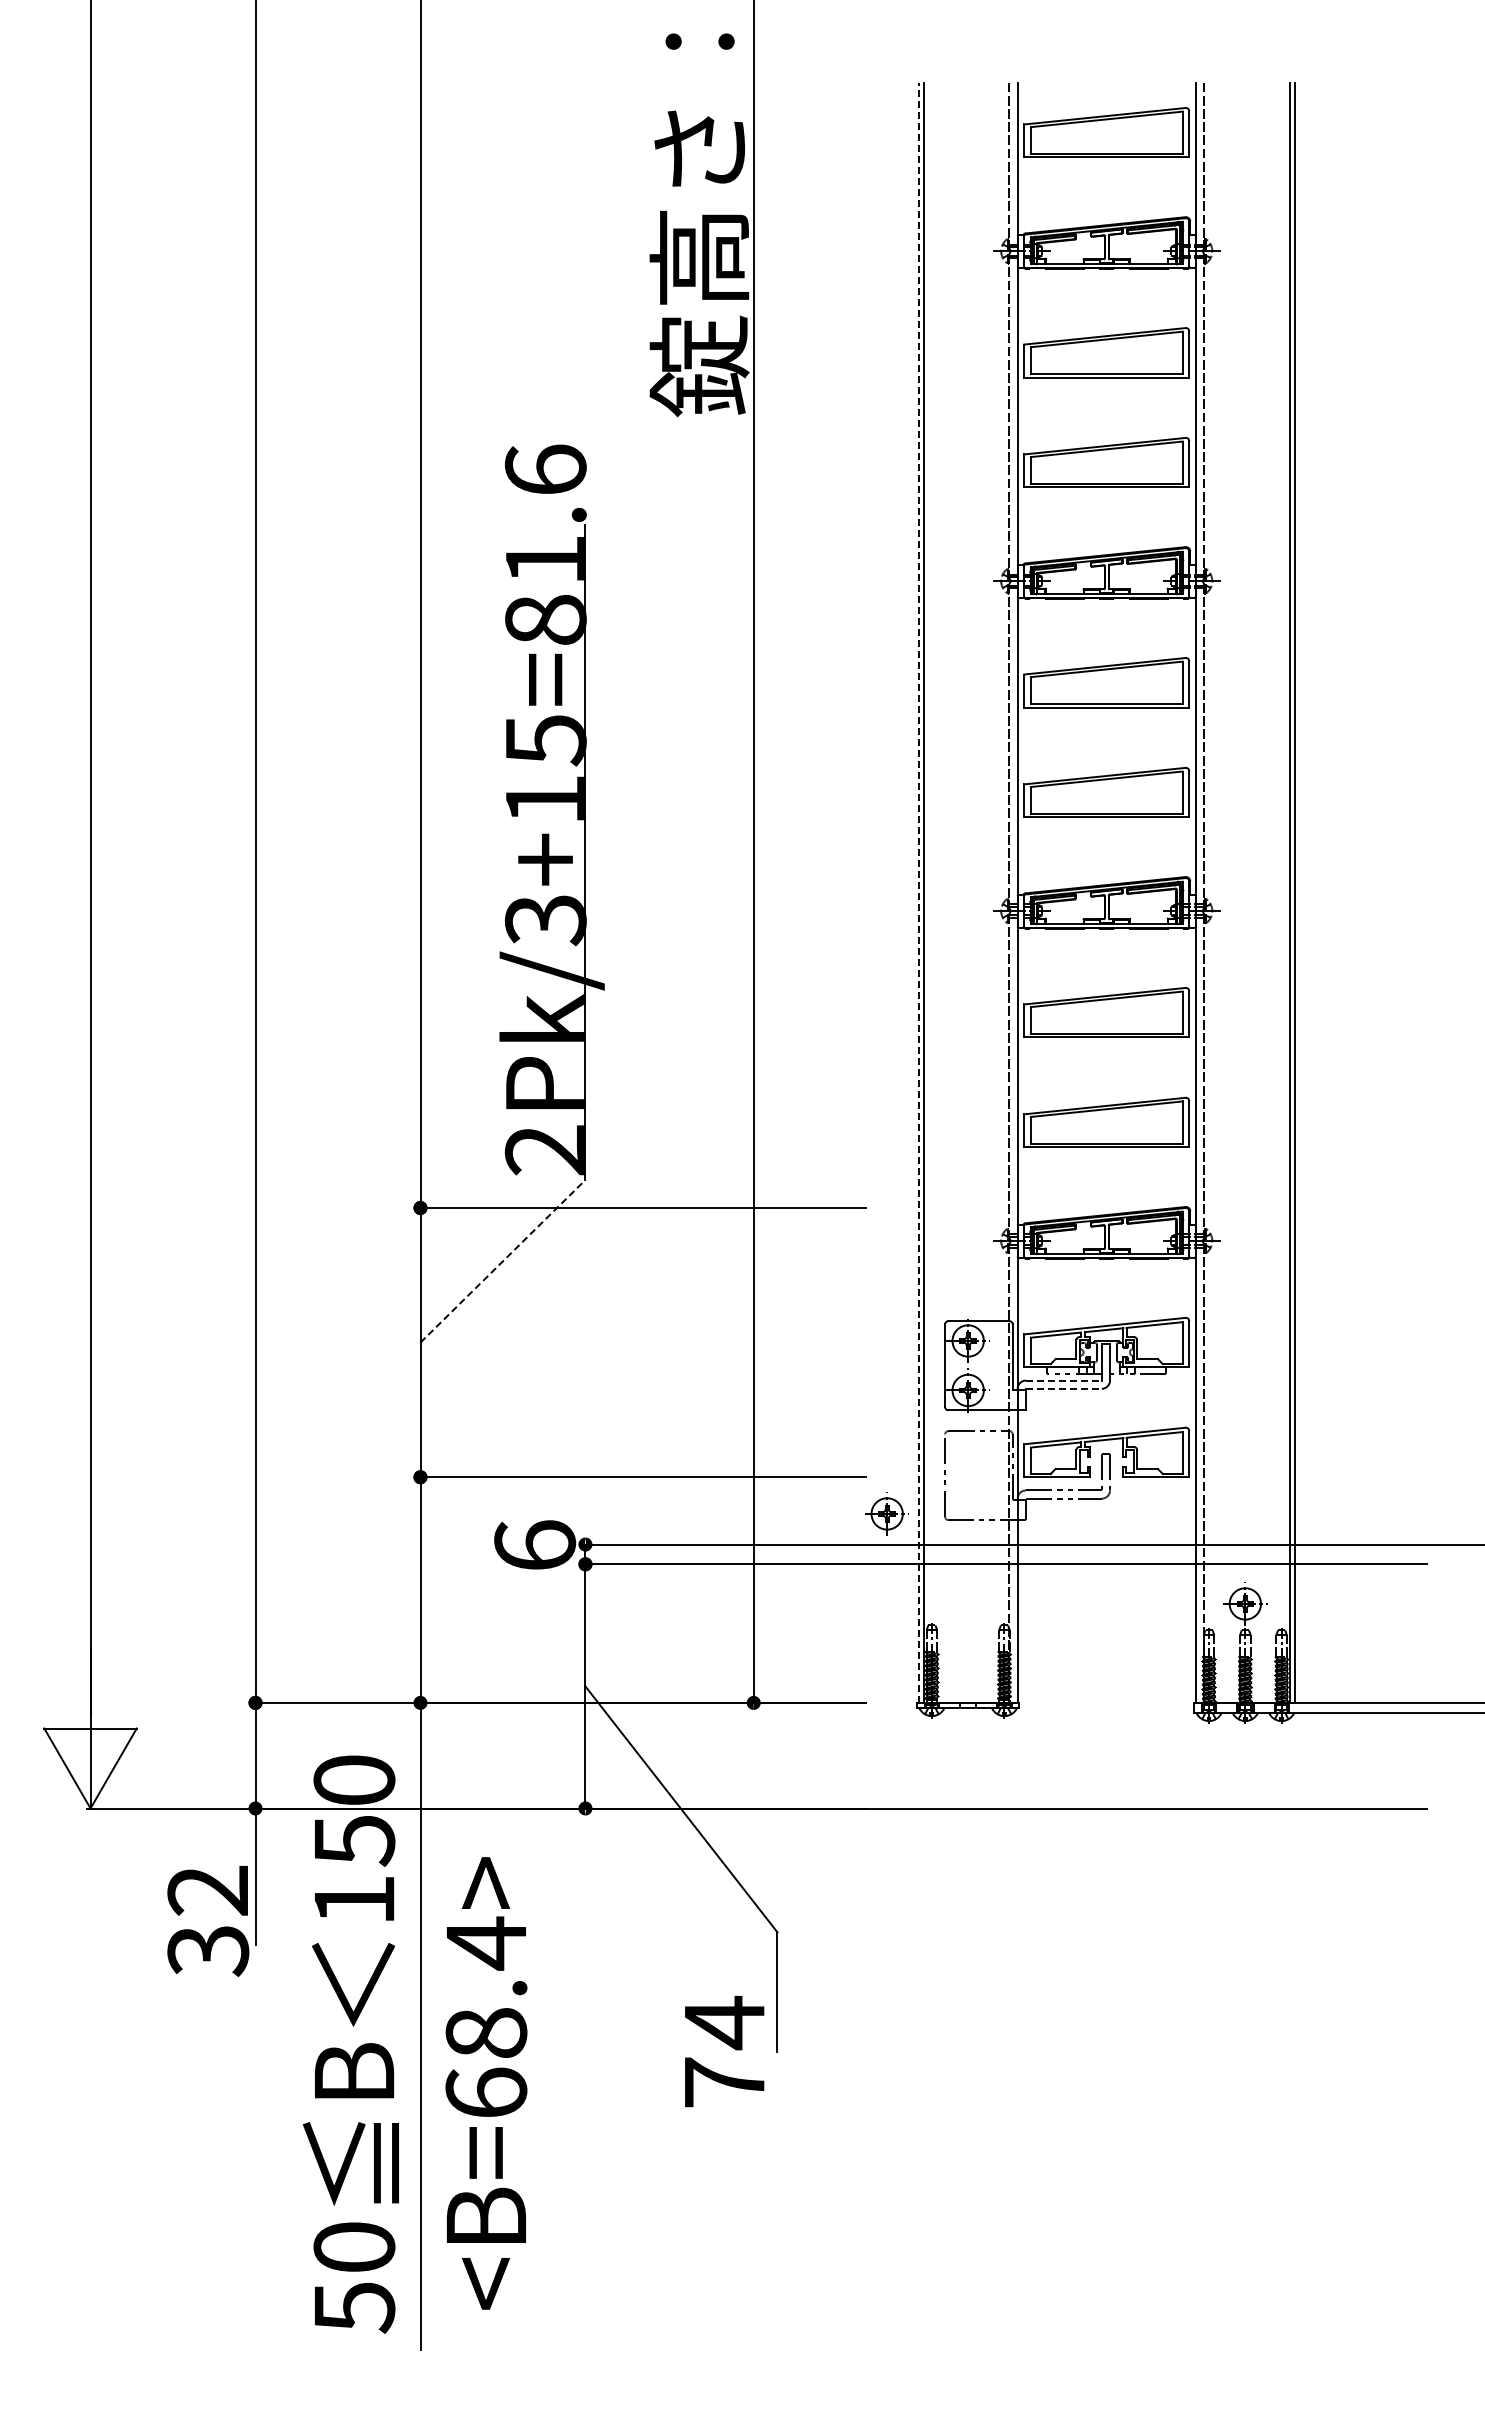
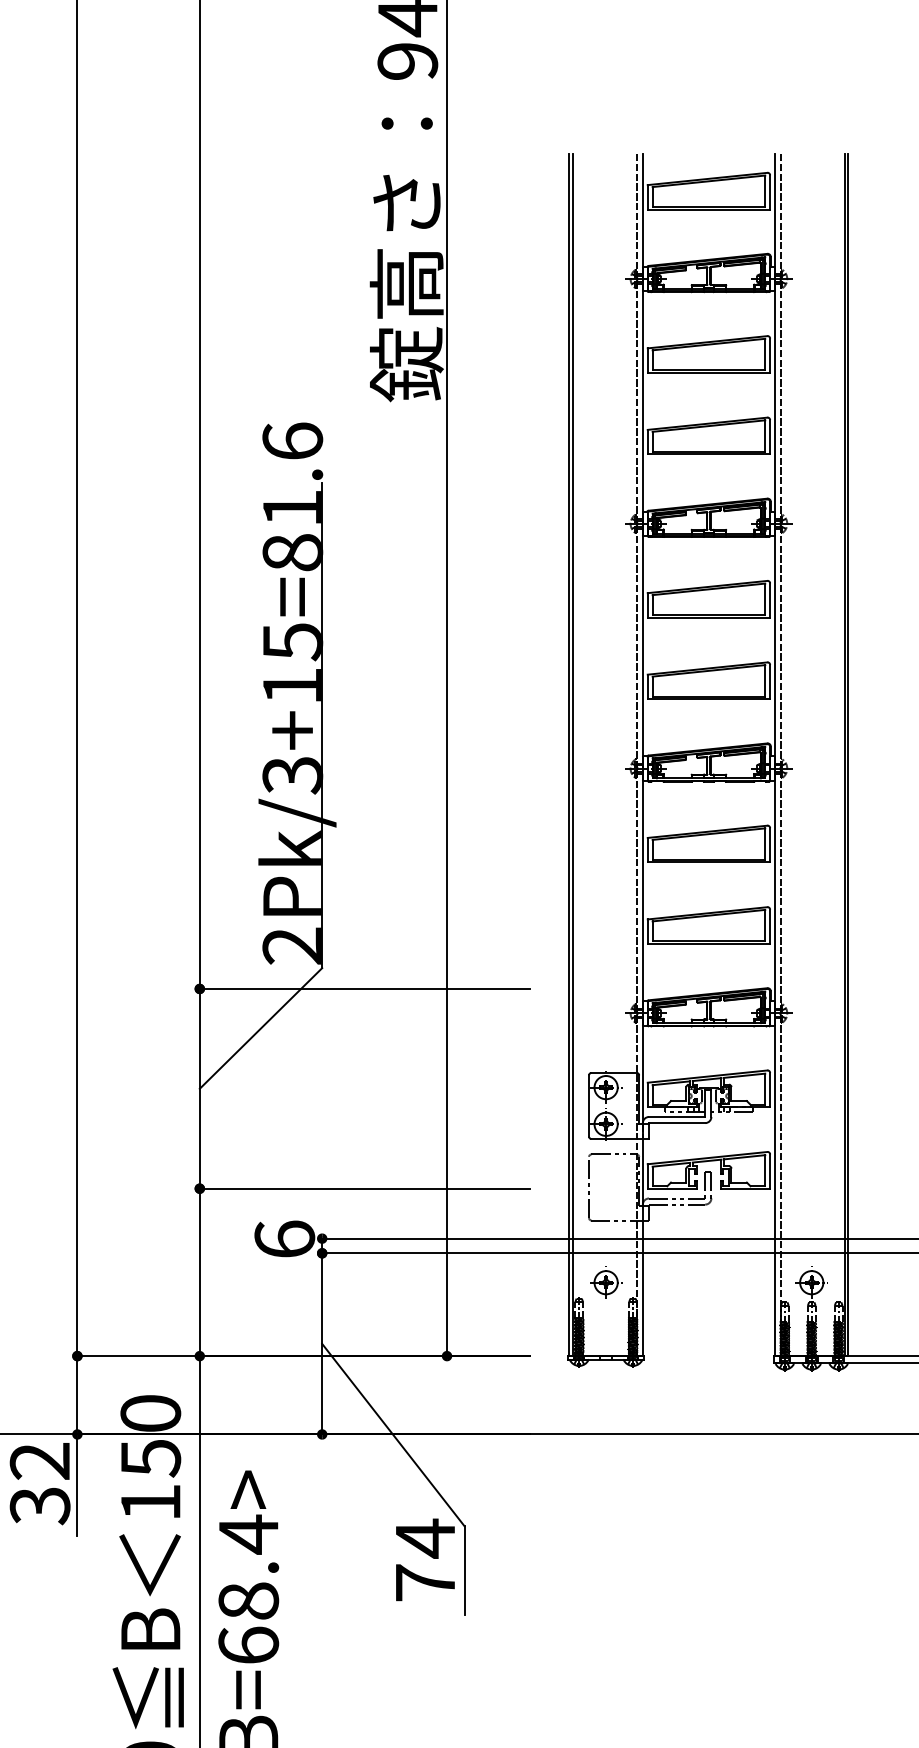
line: (918, 892) -> (569, 754), dashed -> solid
line: (502, 1261) -> (260, 1028), dashed -> solid
line: (1063, 1380) -> (676, 1116), dashed -> solid
line: (1063, 1388) -> (676, 1122), dashed -> solid
part: (886, 1513) -> (605, 1282), moved
text: (208, 1921) -> (40, 1484), moved
text: (724, 2051) -> (425, 1559), moved

